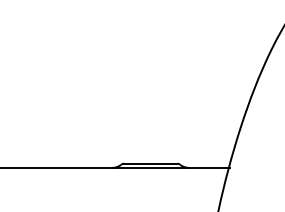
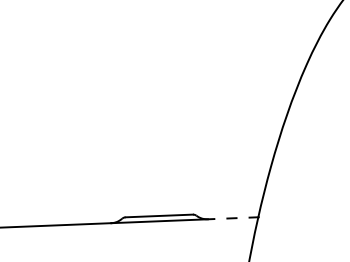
line: (208, 167) -> (232, 217), solid -> dashed

